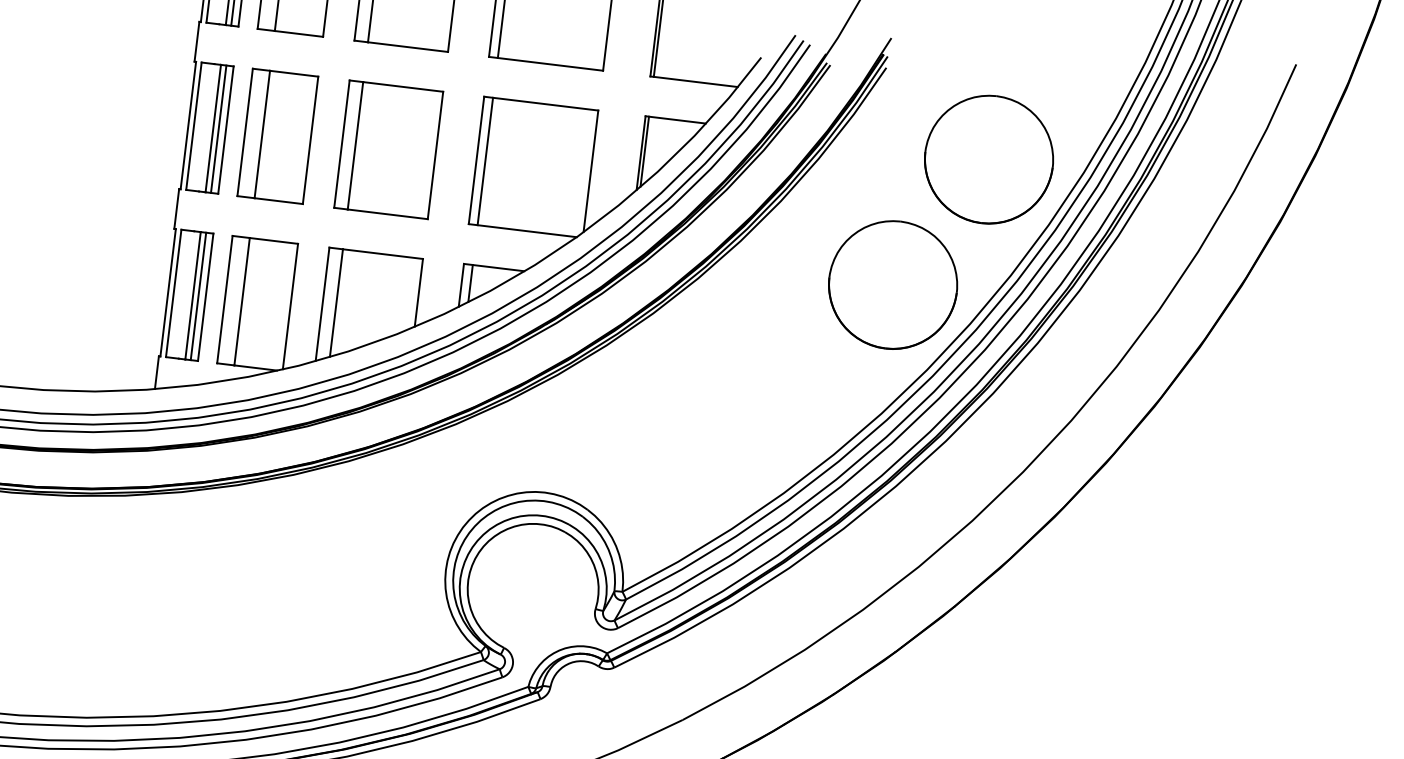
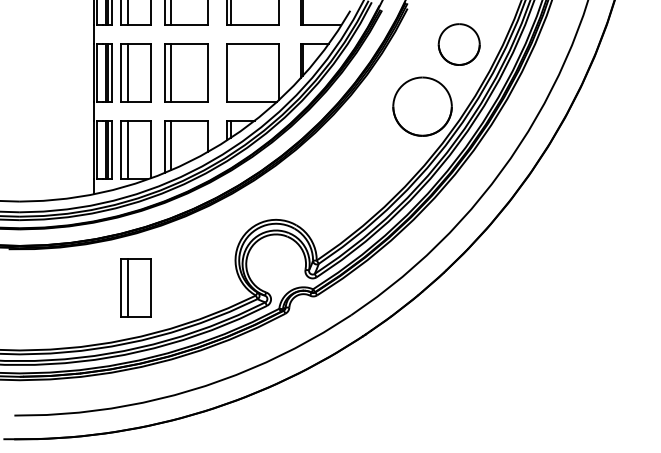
part: (989, 159) -> (459, 44), size x0.7
line: (484, 160) -> (230, 72), removed
part: (221, 602) -> (135, 287), added

